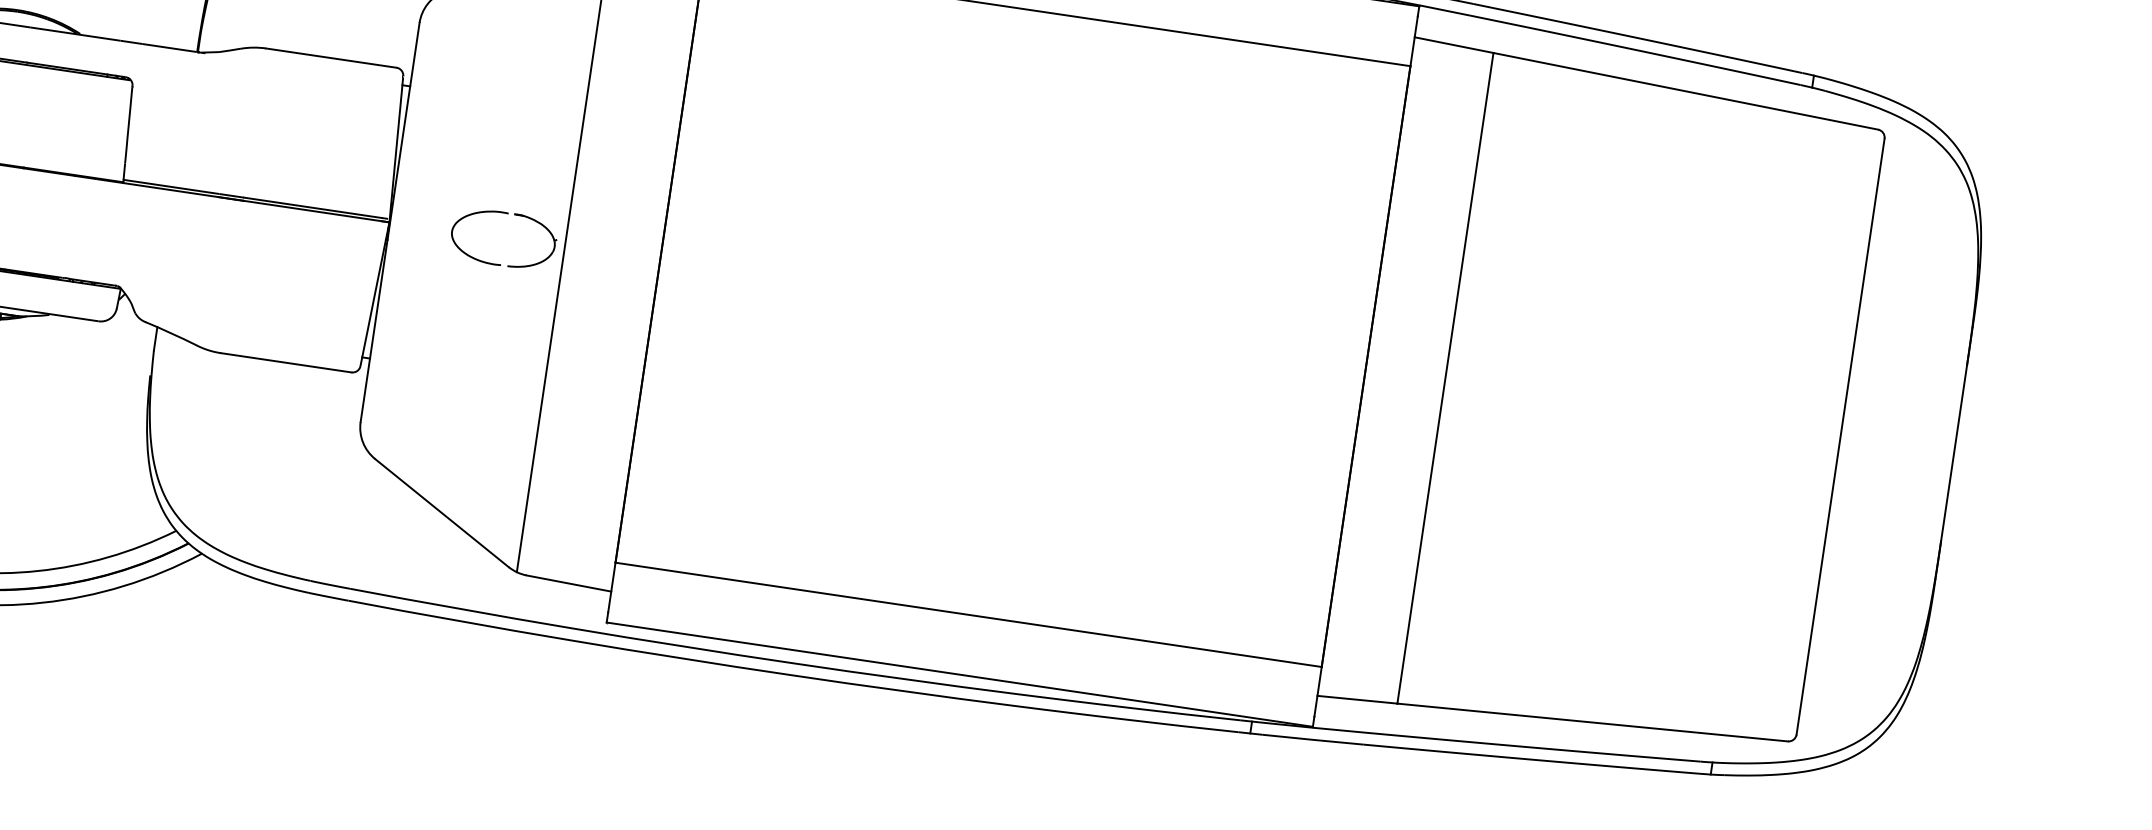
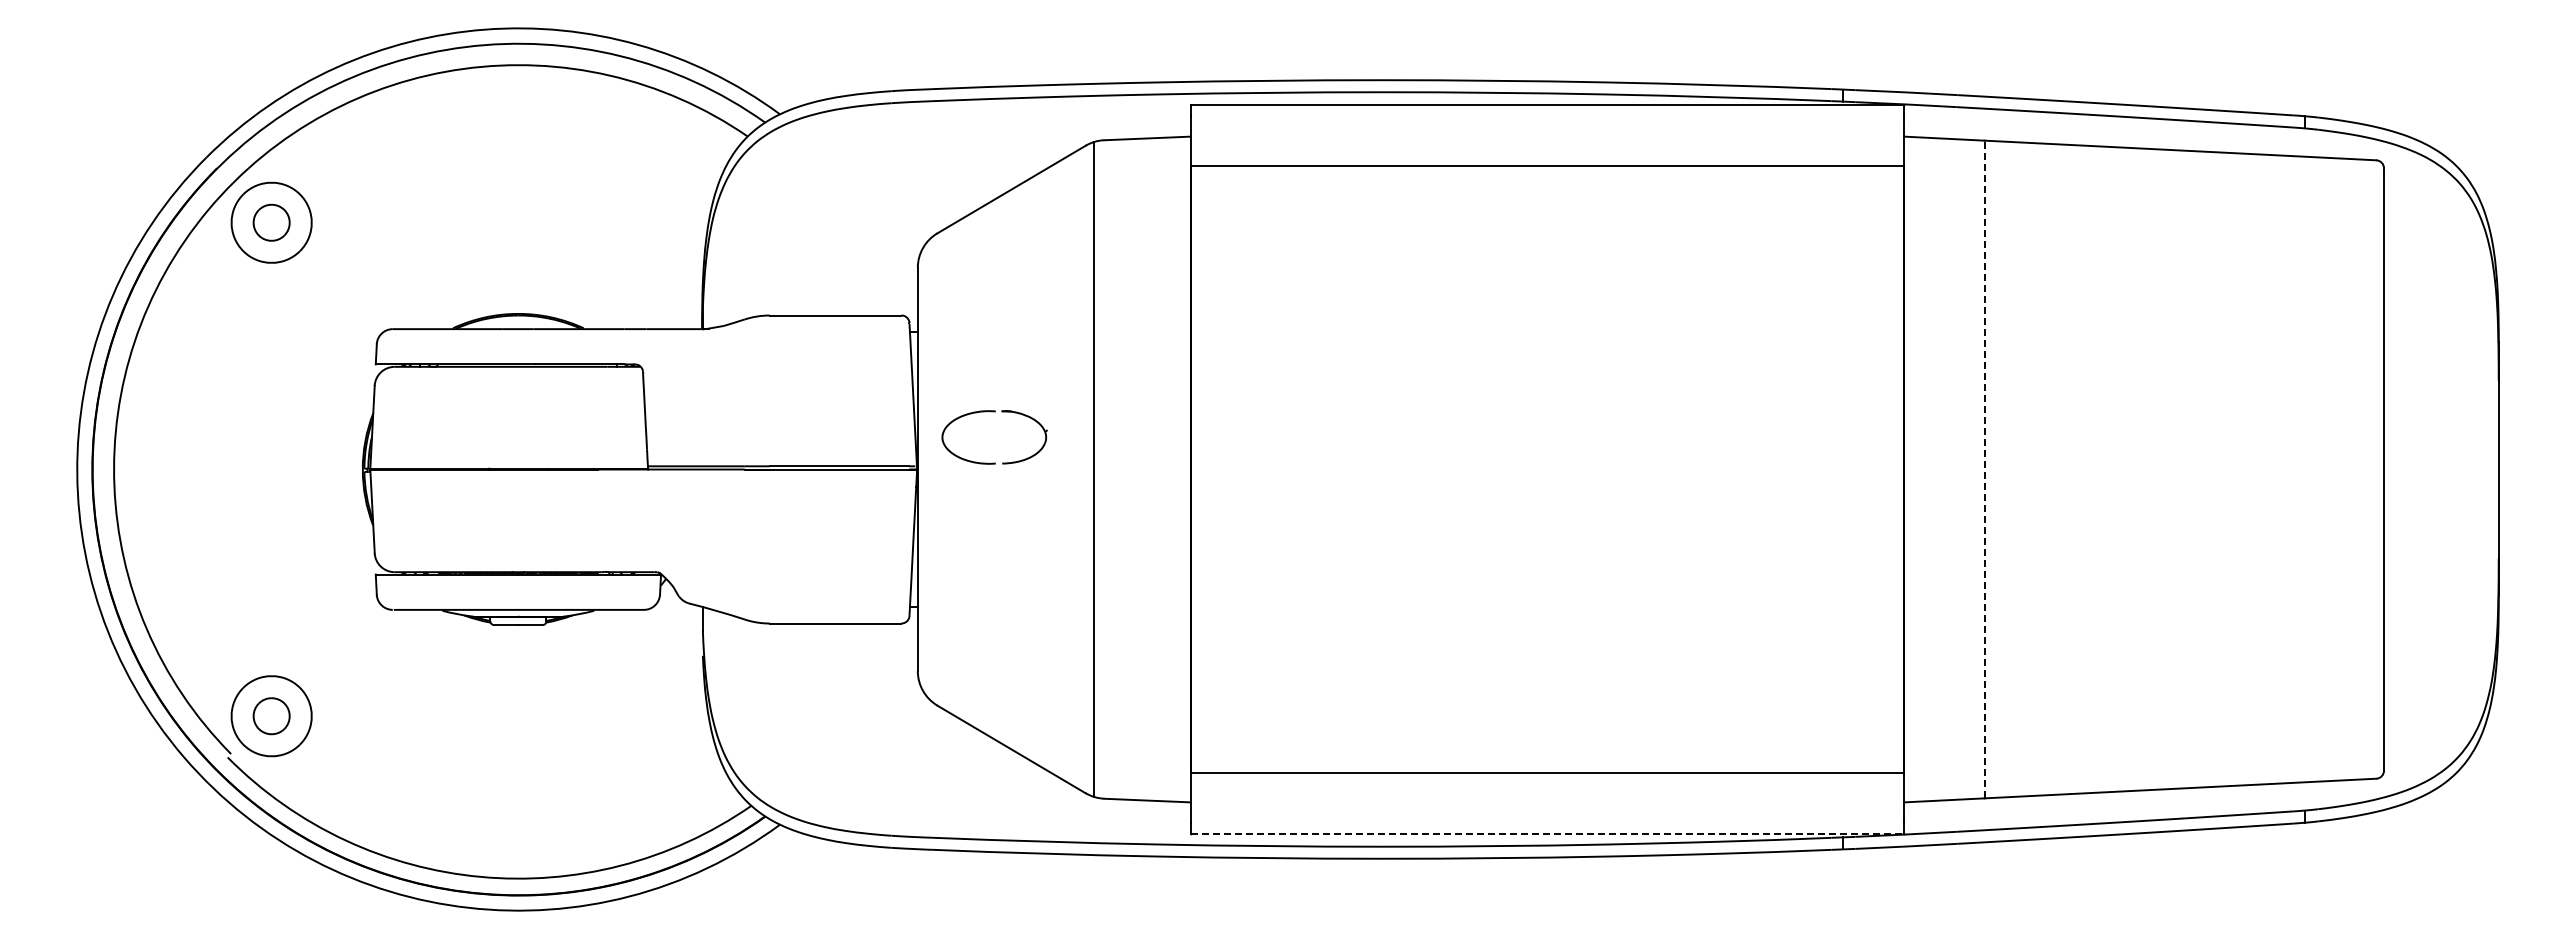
part: (507, 214) -> (994, 412), moved
line: (1445, 378) -> (1984, 469), solid -> dashed
line: (959, 674) -> (1547, 833), solid -> dashed

